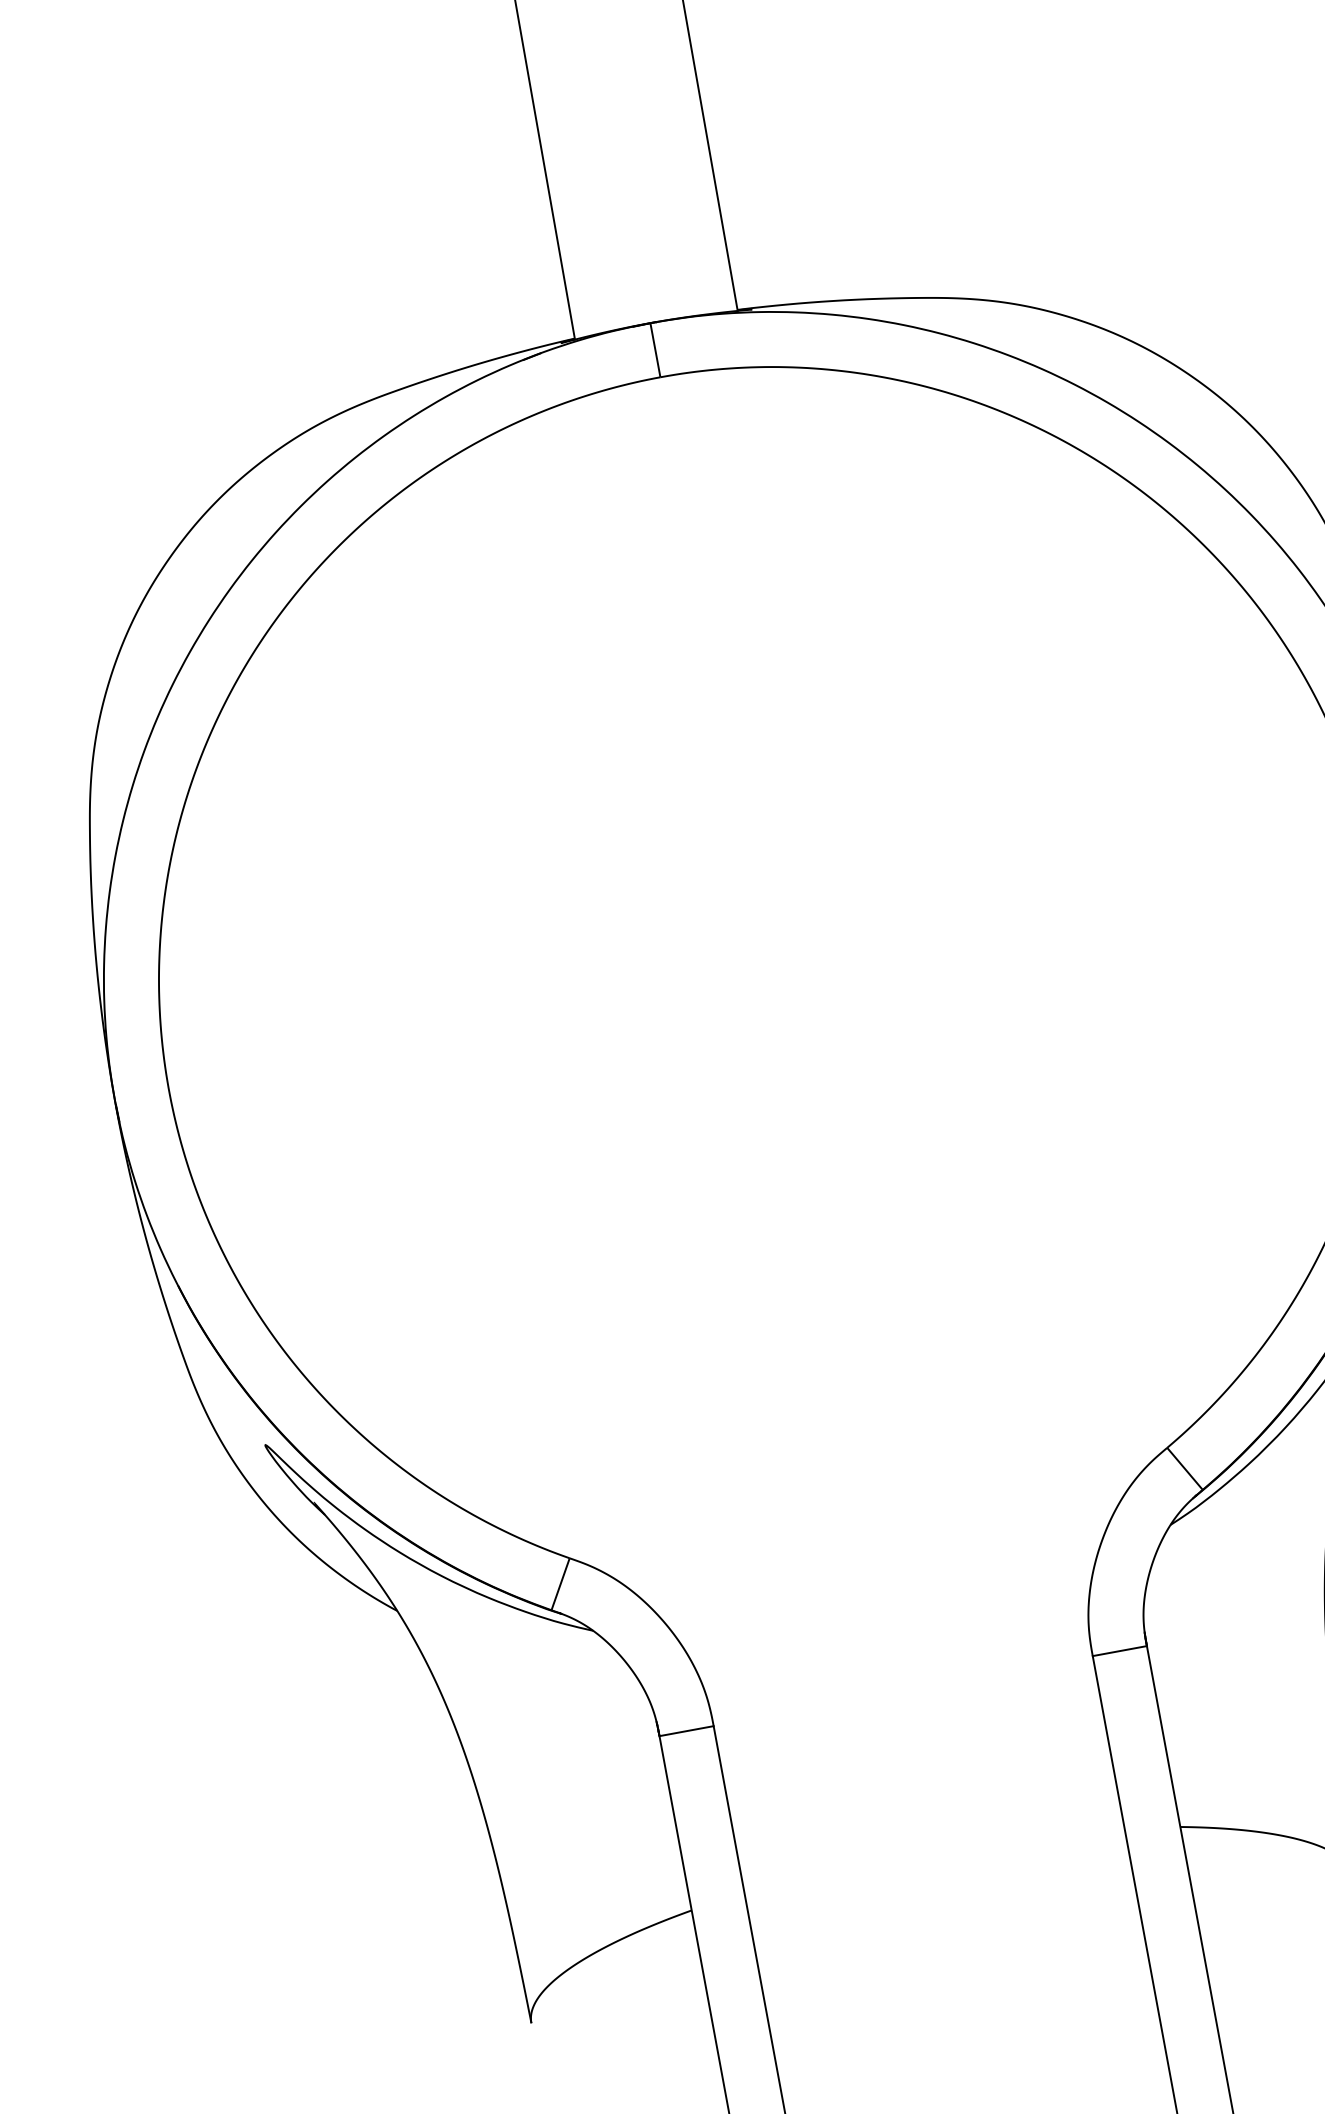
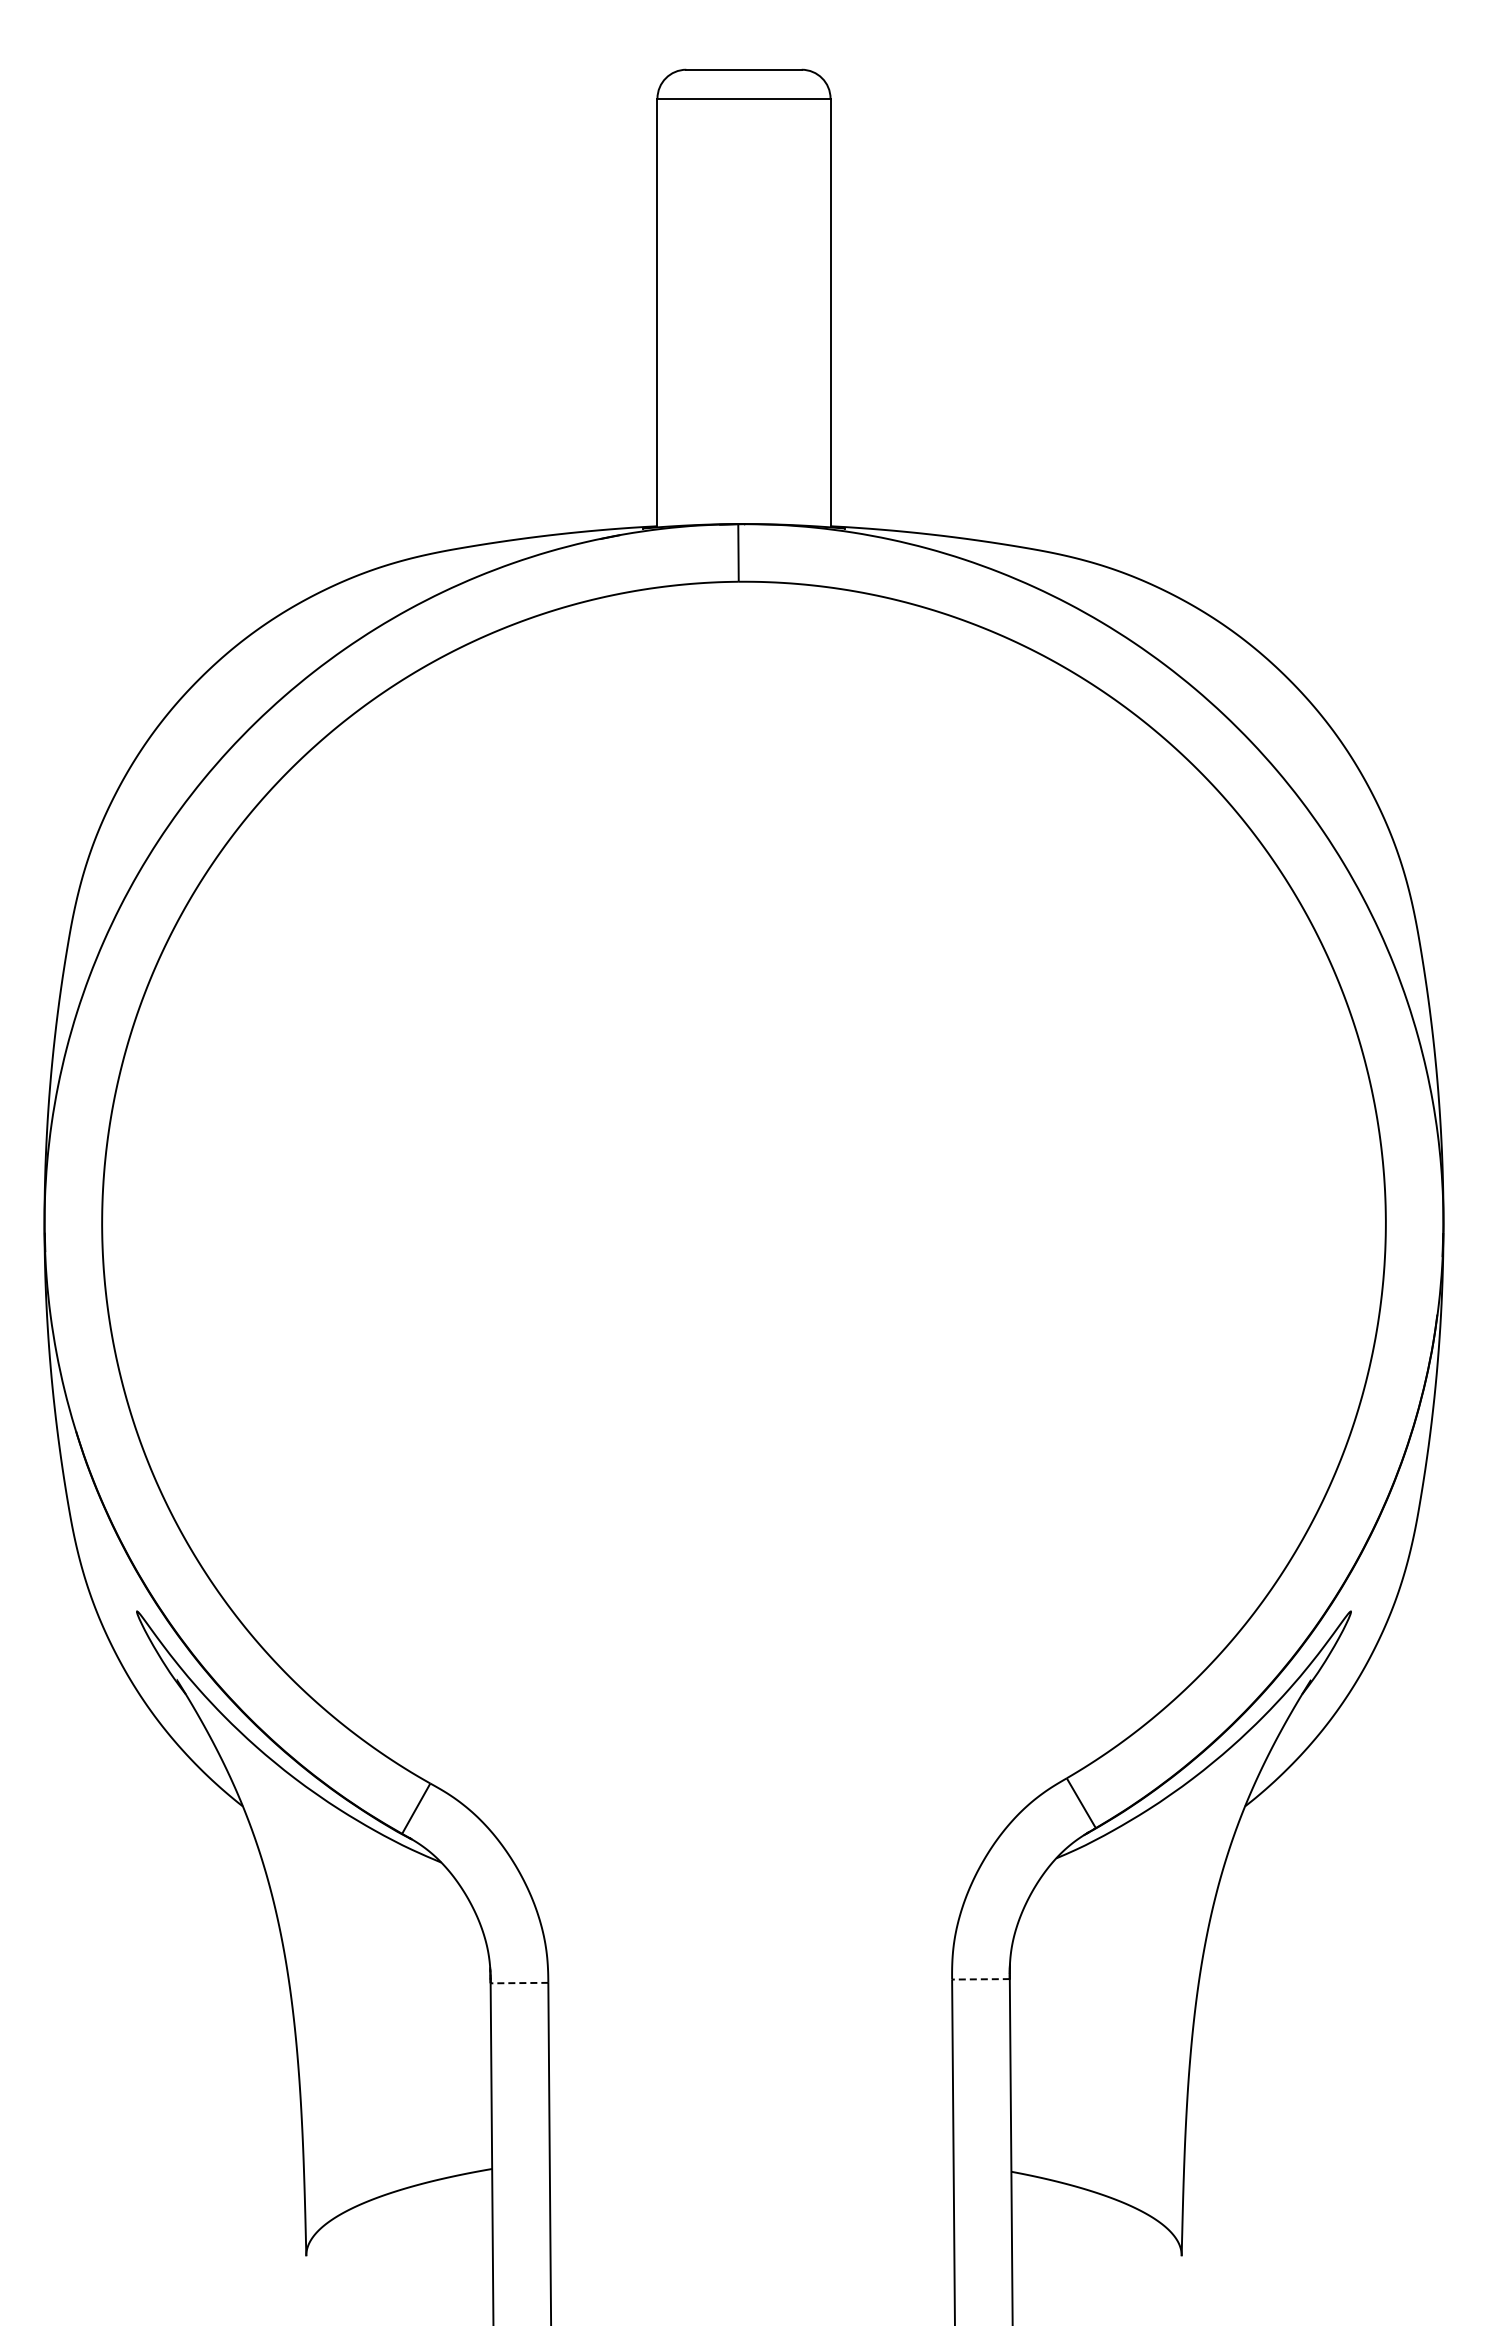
line: (1119, 1651) -> (980, 1979), solid -> dashed
line: (686, 1731) -> (519, 1983), solid -> dashed

